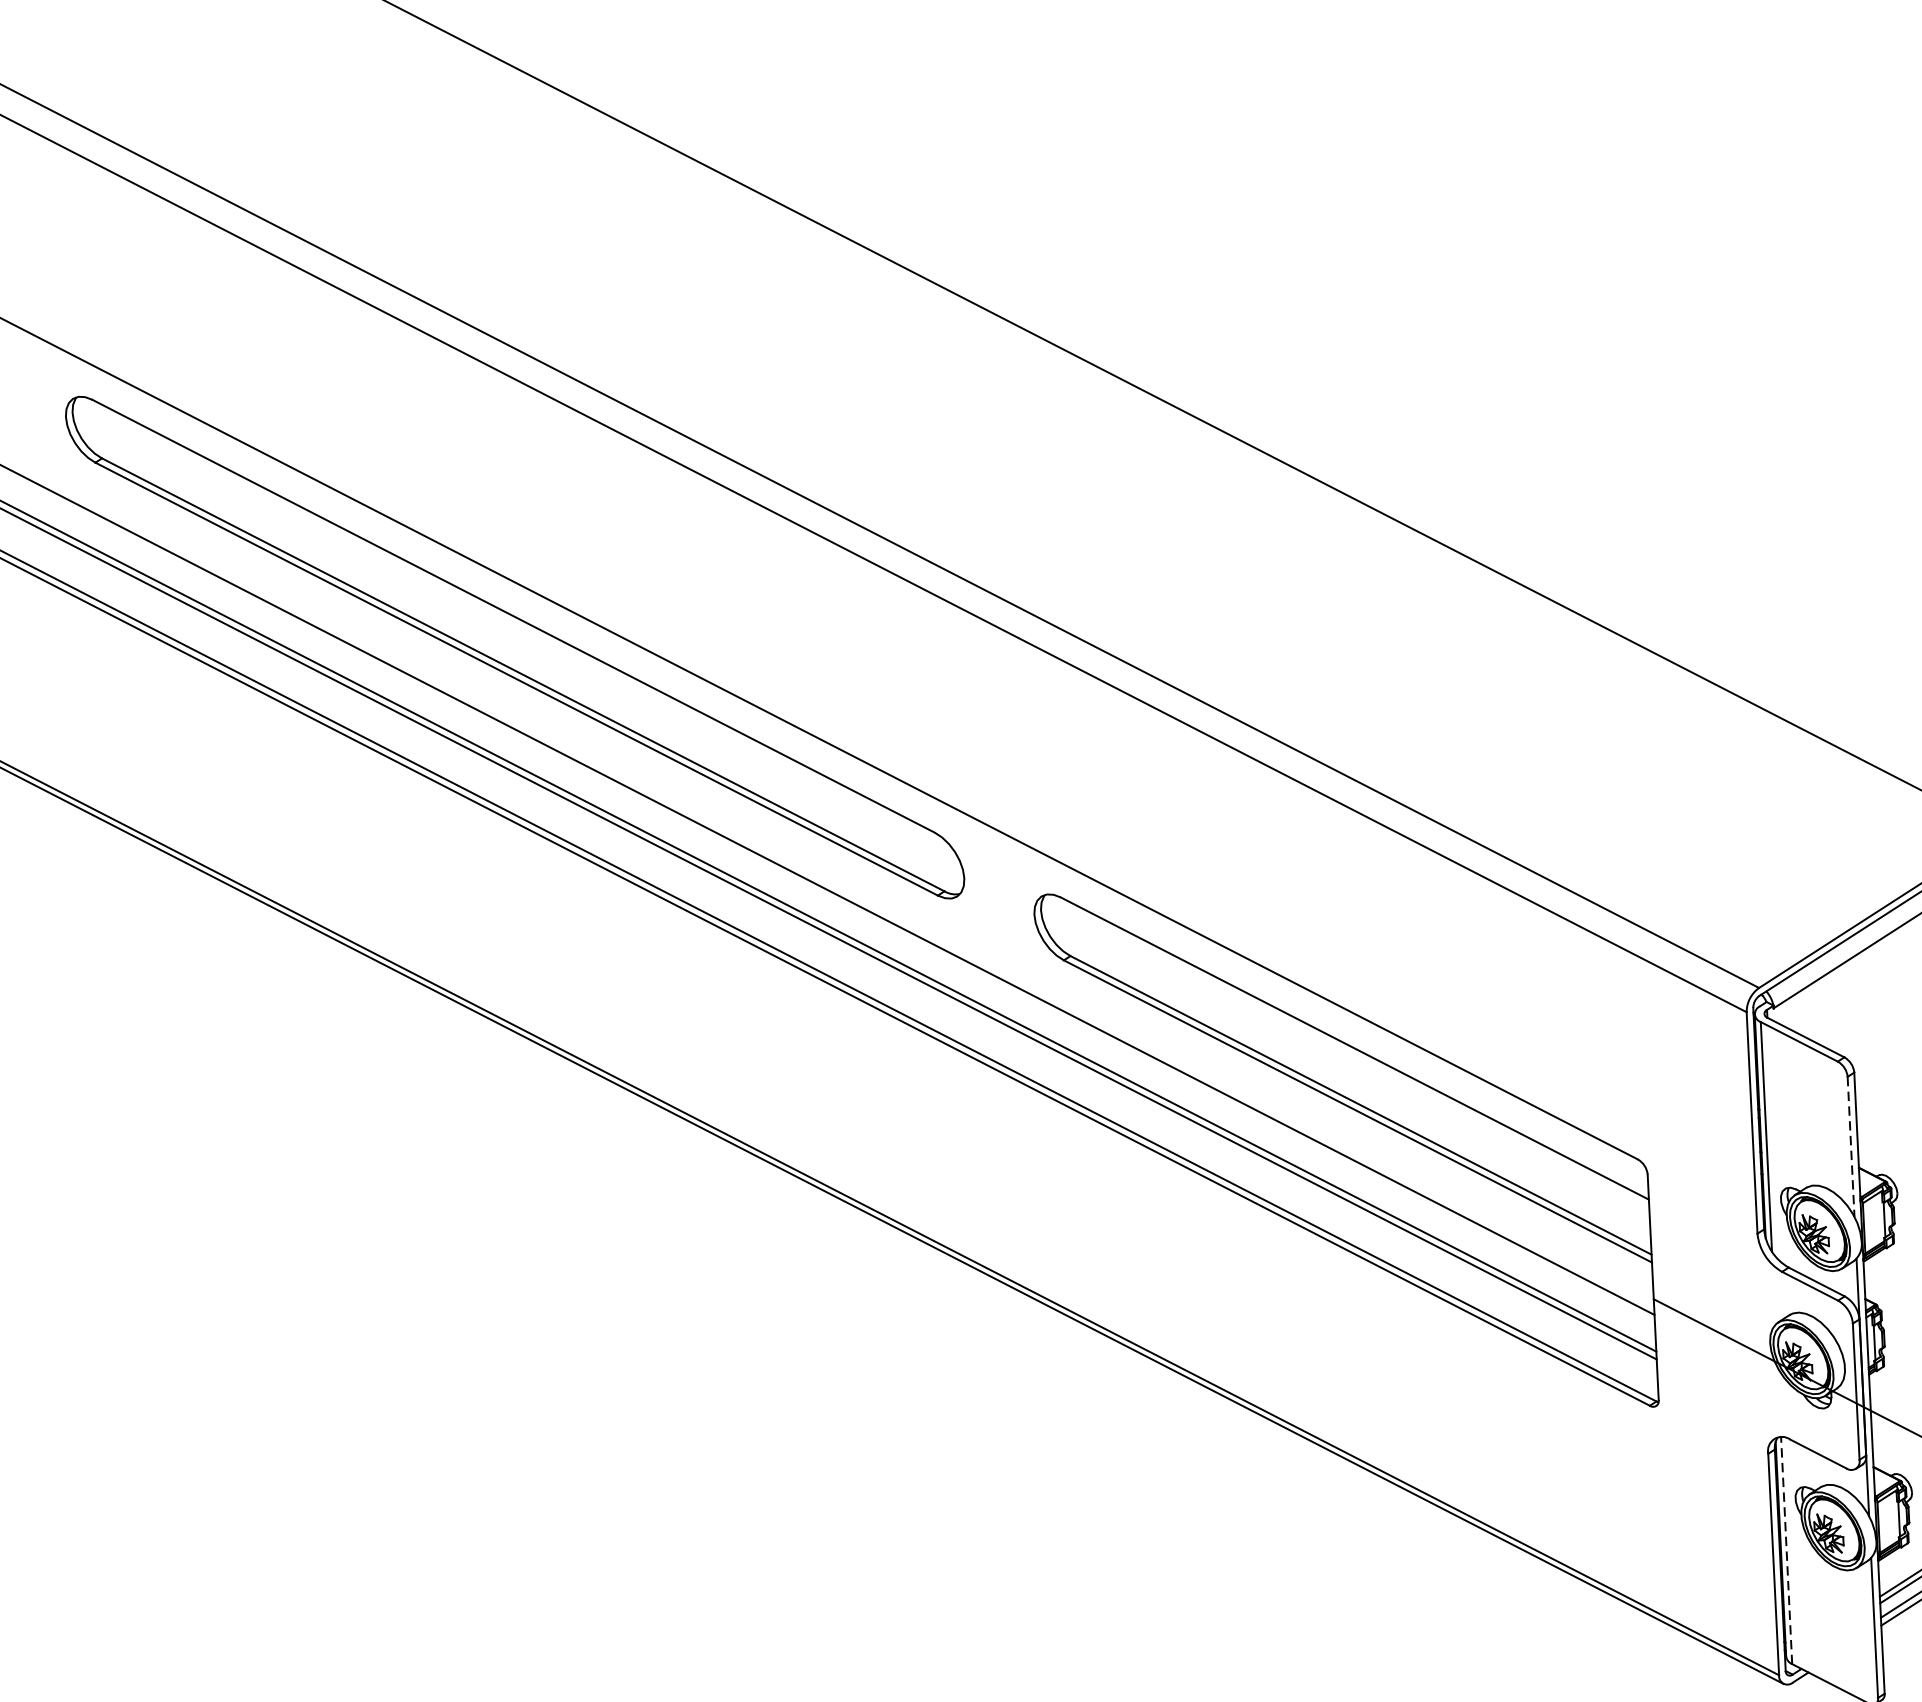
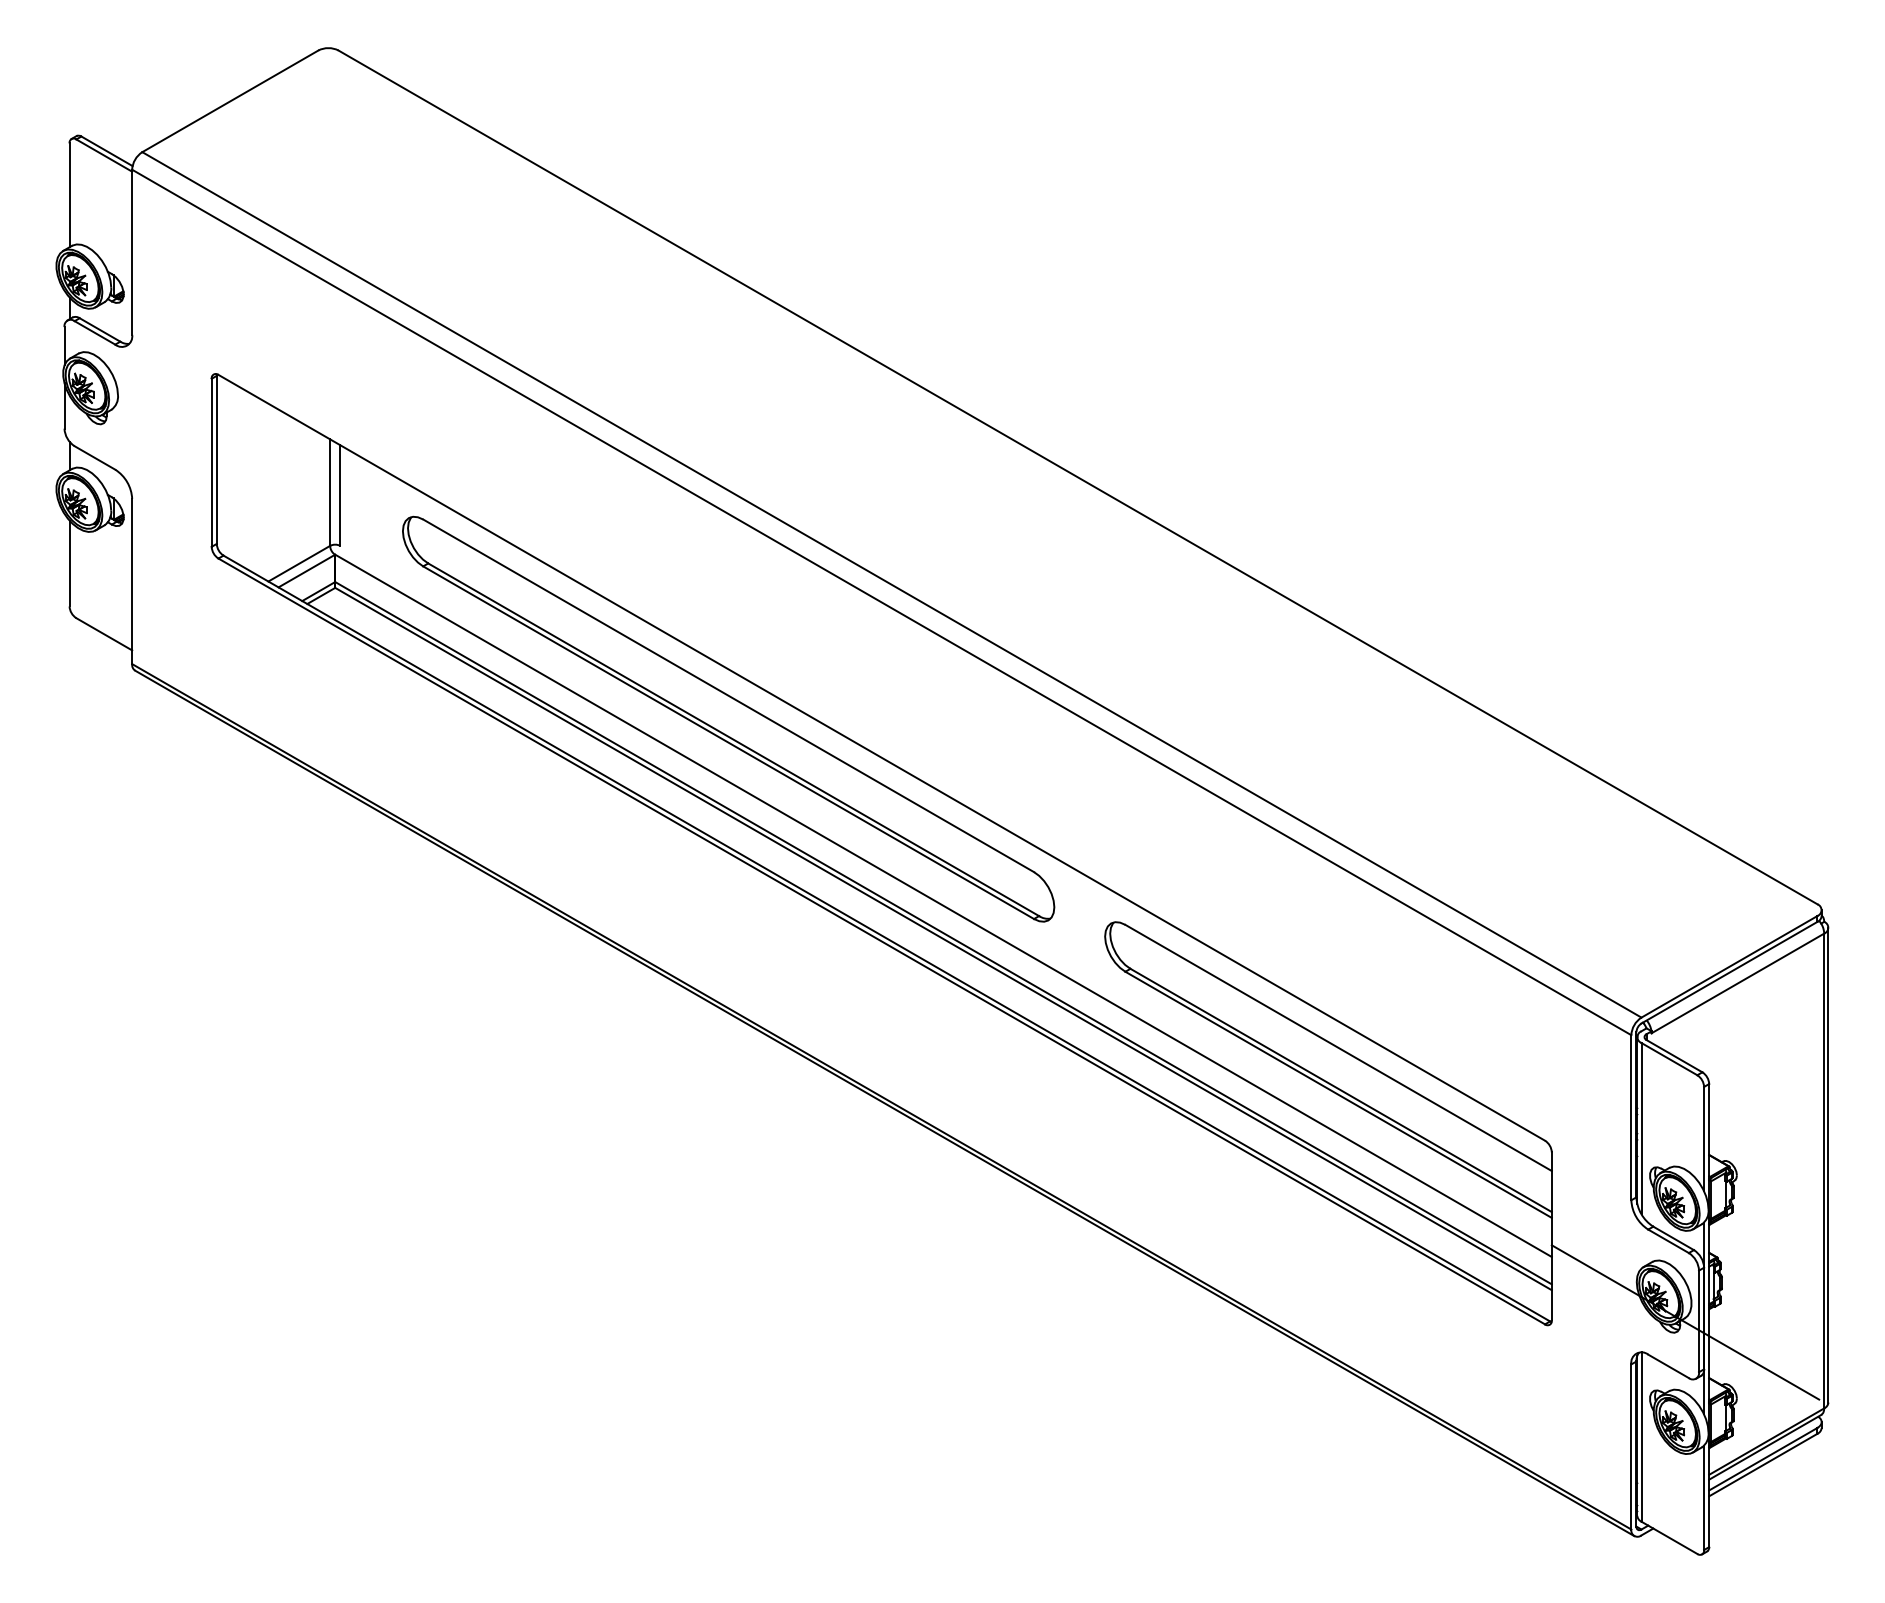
line: (1851, 1147) -> (1704, 1139), dashed -> solid
line: (1786, 1551) -> (1641, 1437), dashed -> solid

